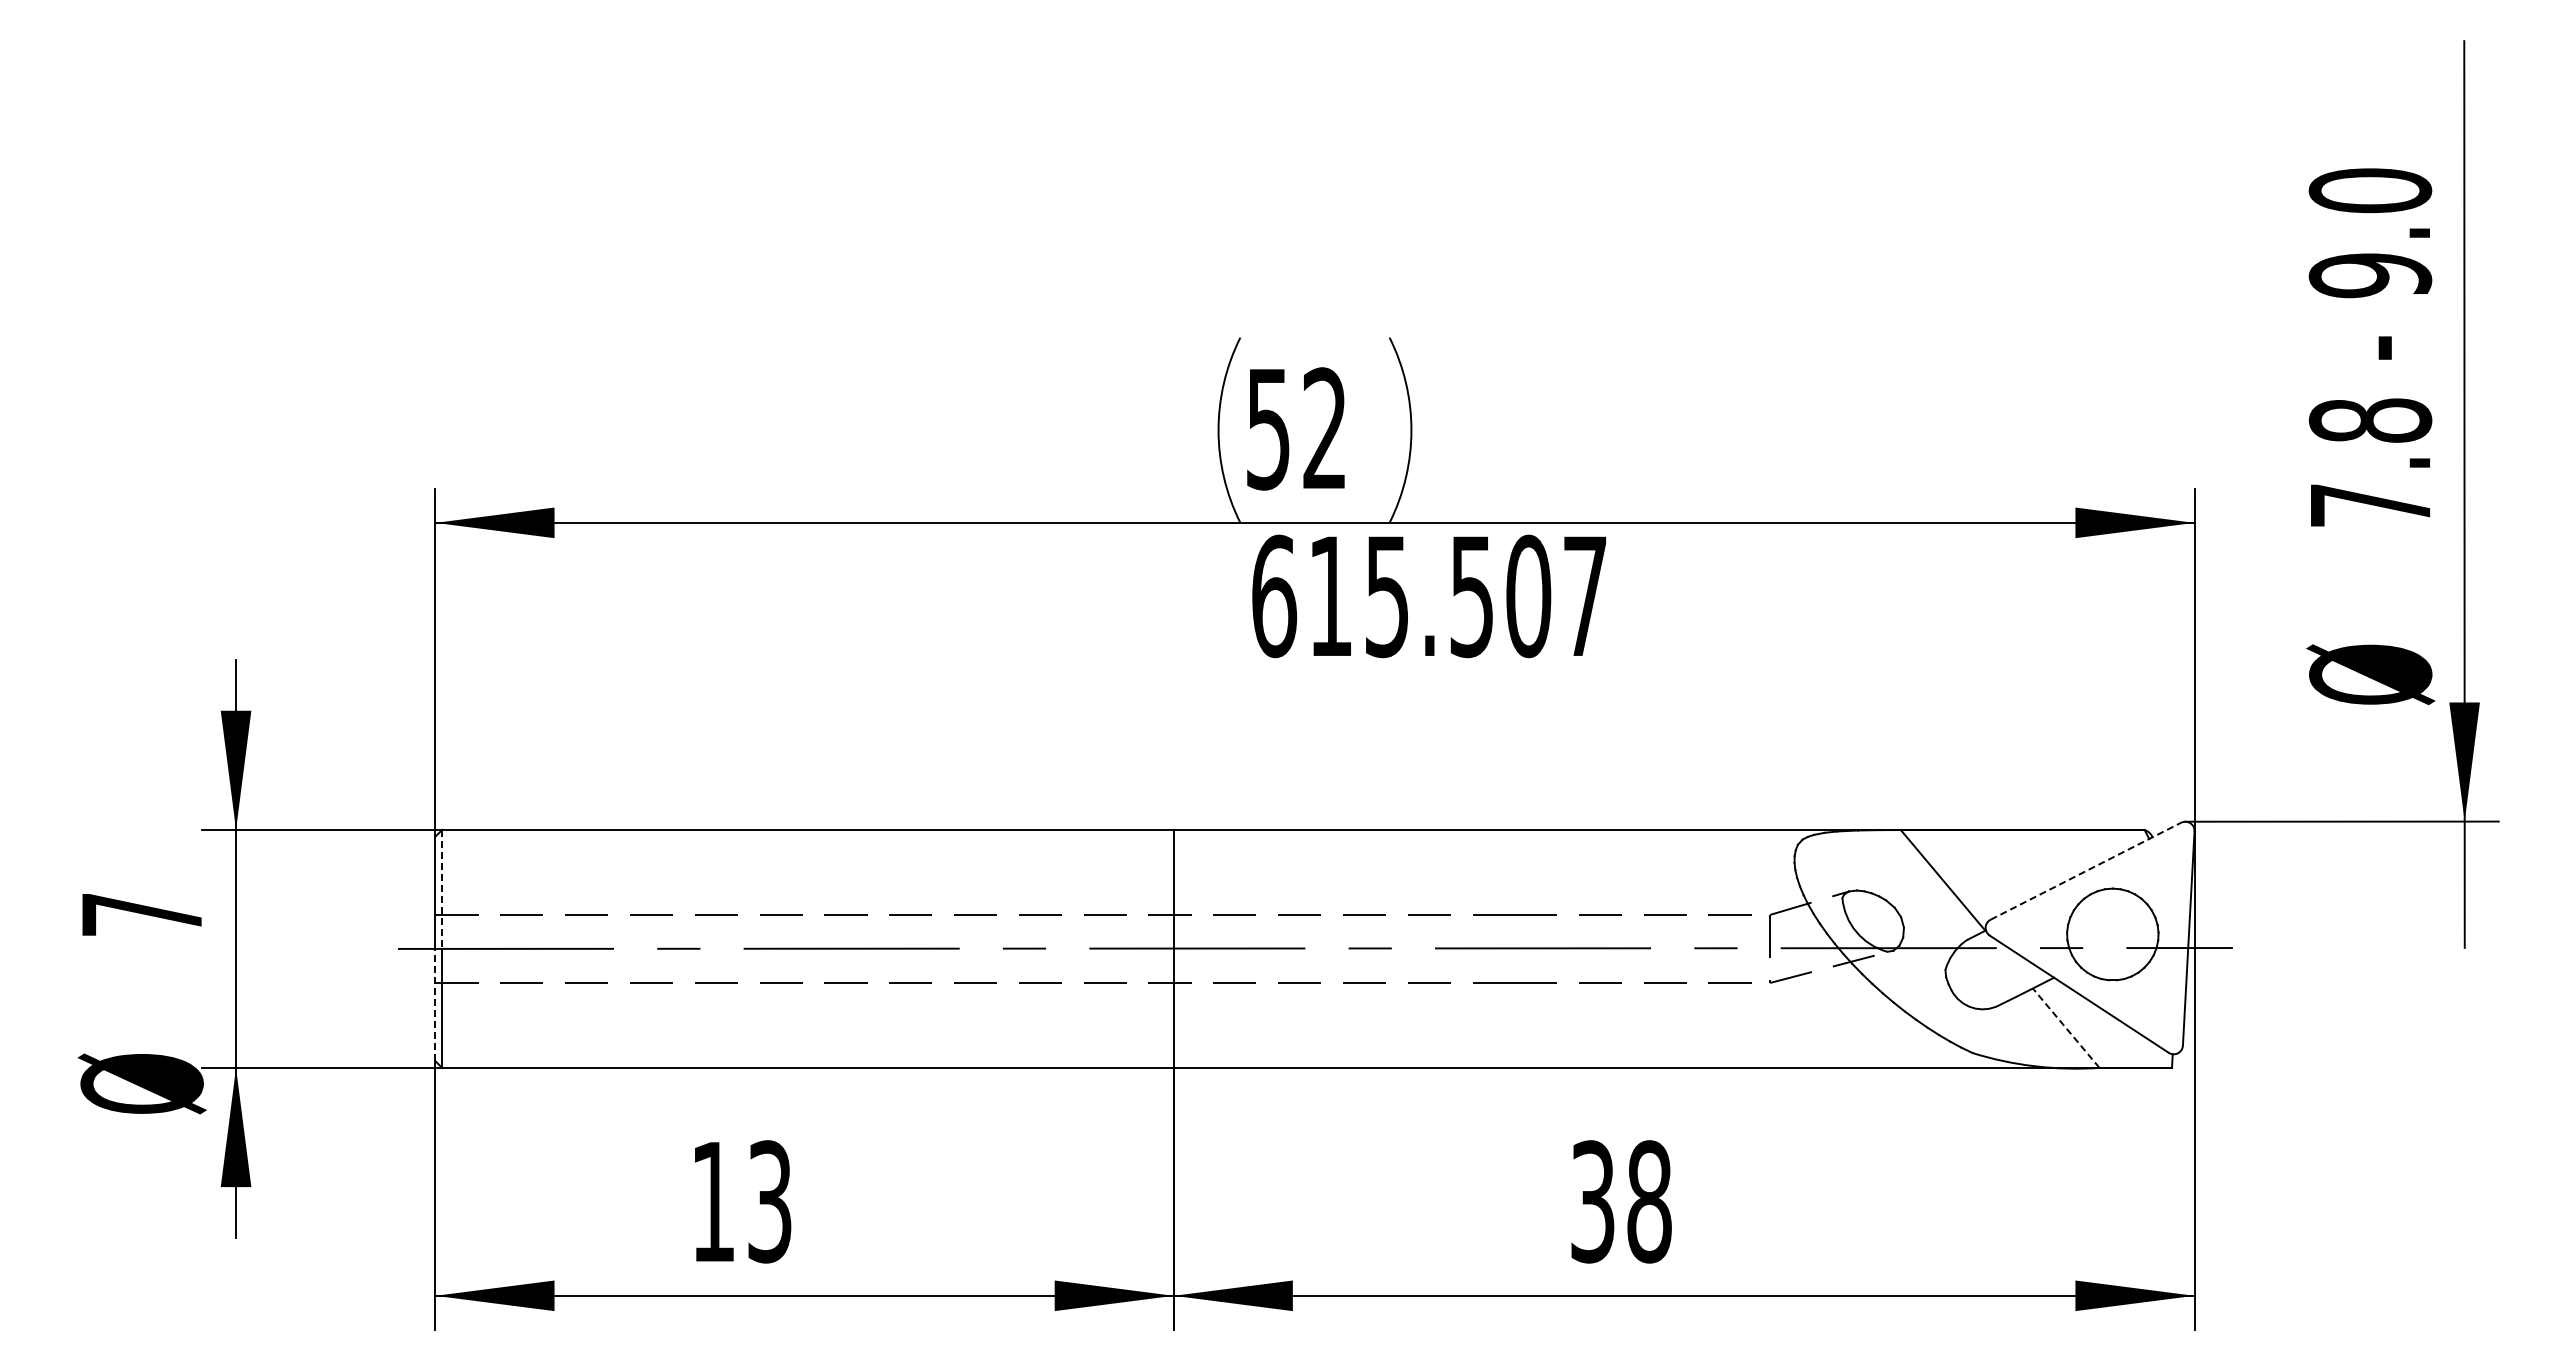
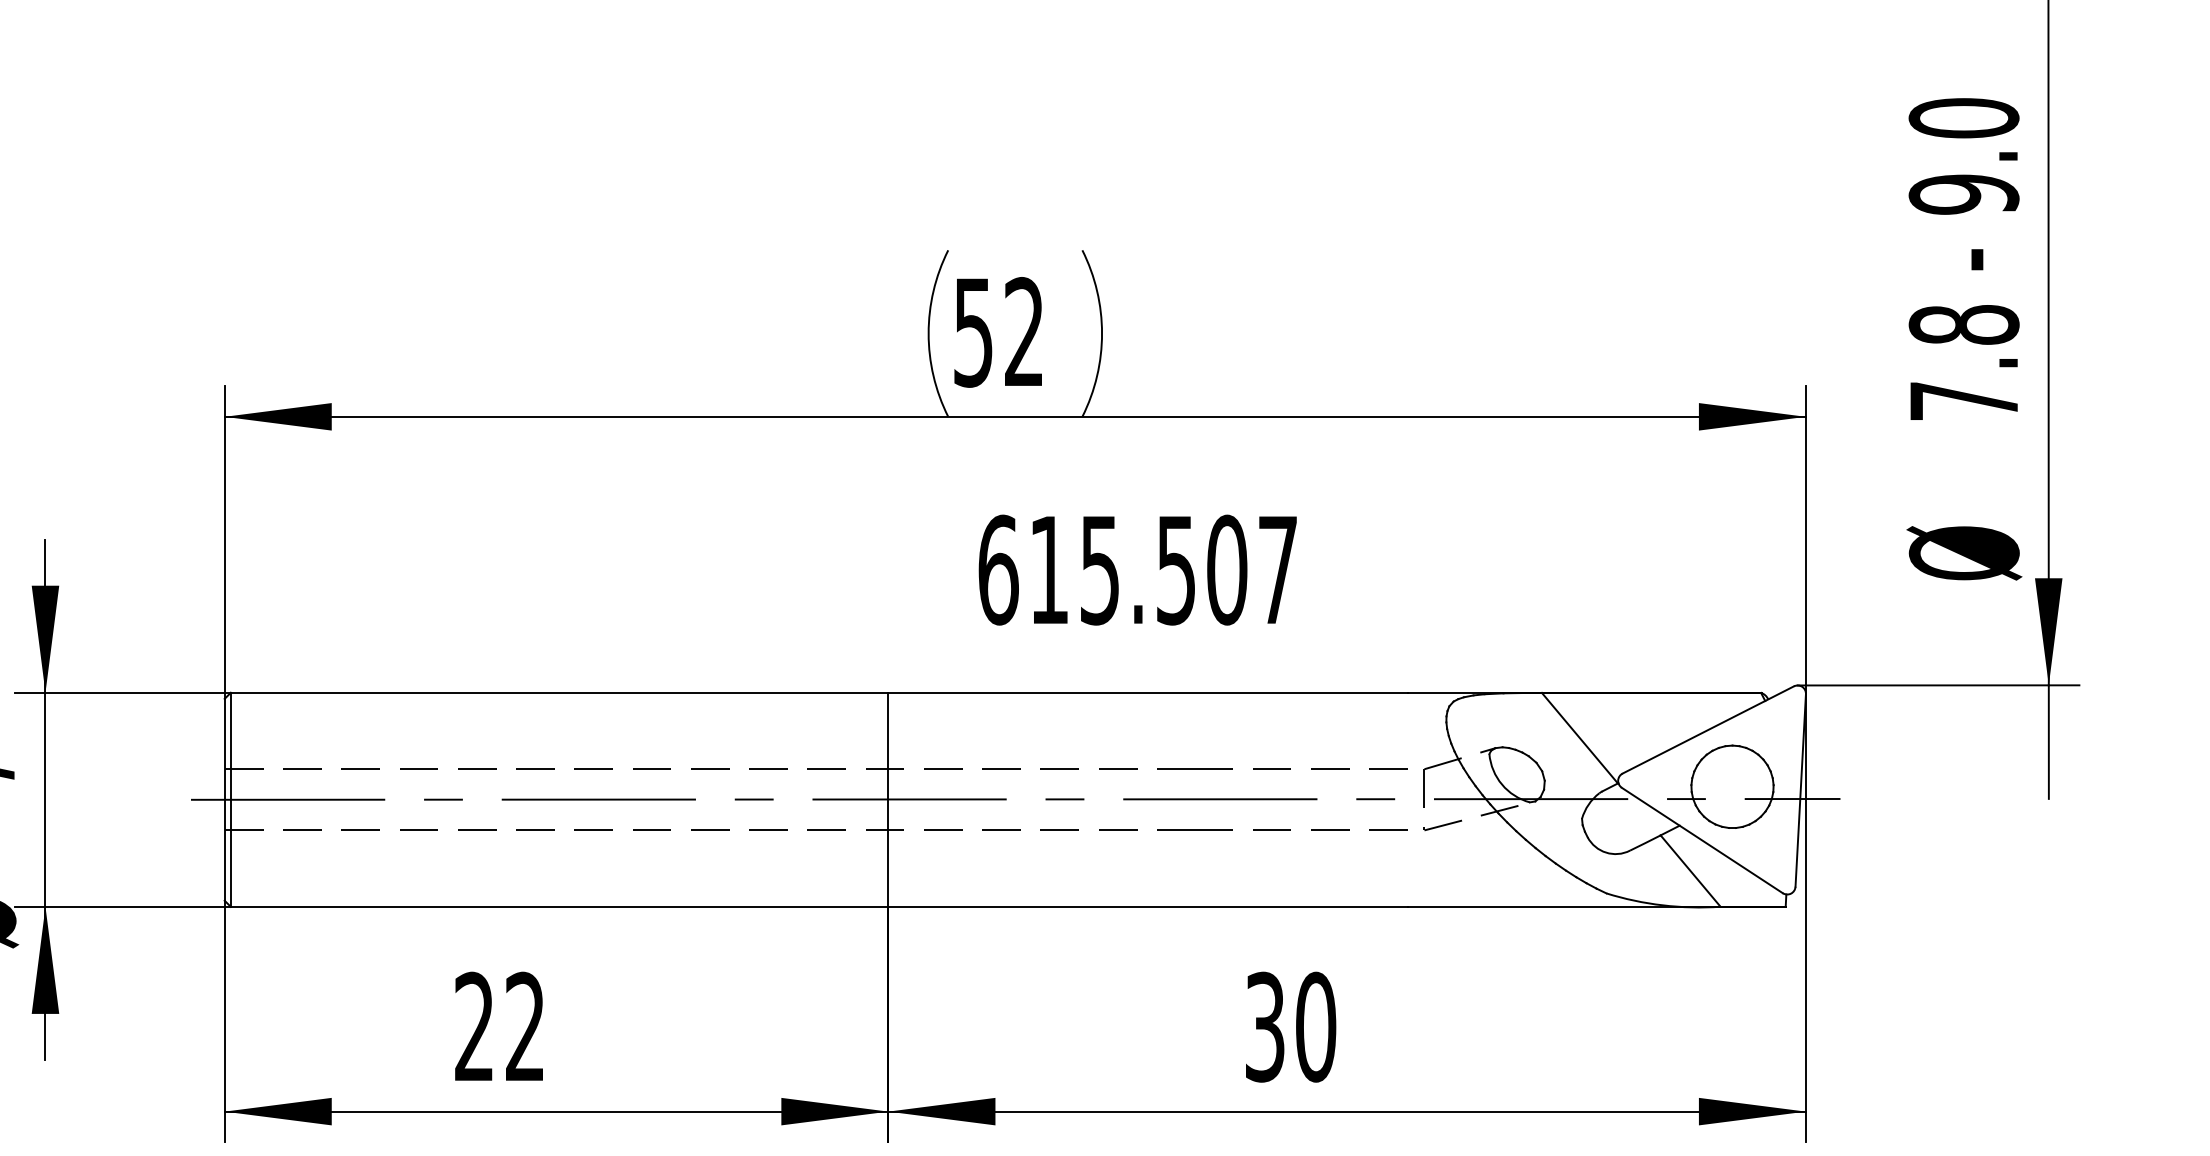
text: (1428, 596) -> (1137, 570), moved
line: (2085, 871) -> (1707, 730), dashed -> solid
line: (442, 889) -> (231, 746), dashed -> solid
line: (435, 1004) -> (224, 849), dashed -> solid
line: (2066, 1028) -> (1690, 871), dashed -> solid
text: (741, 1201) -> (499, 1026), 13 -> 22
text: (1649, 1201) -> (1316, 1026), 38 -> 30

